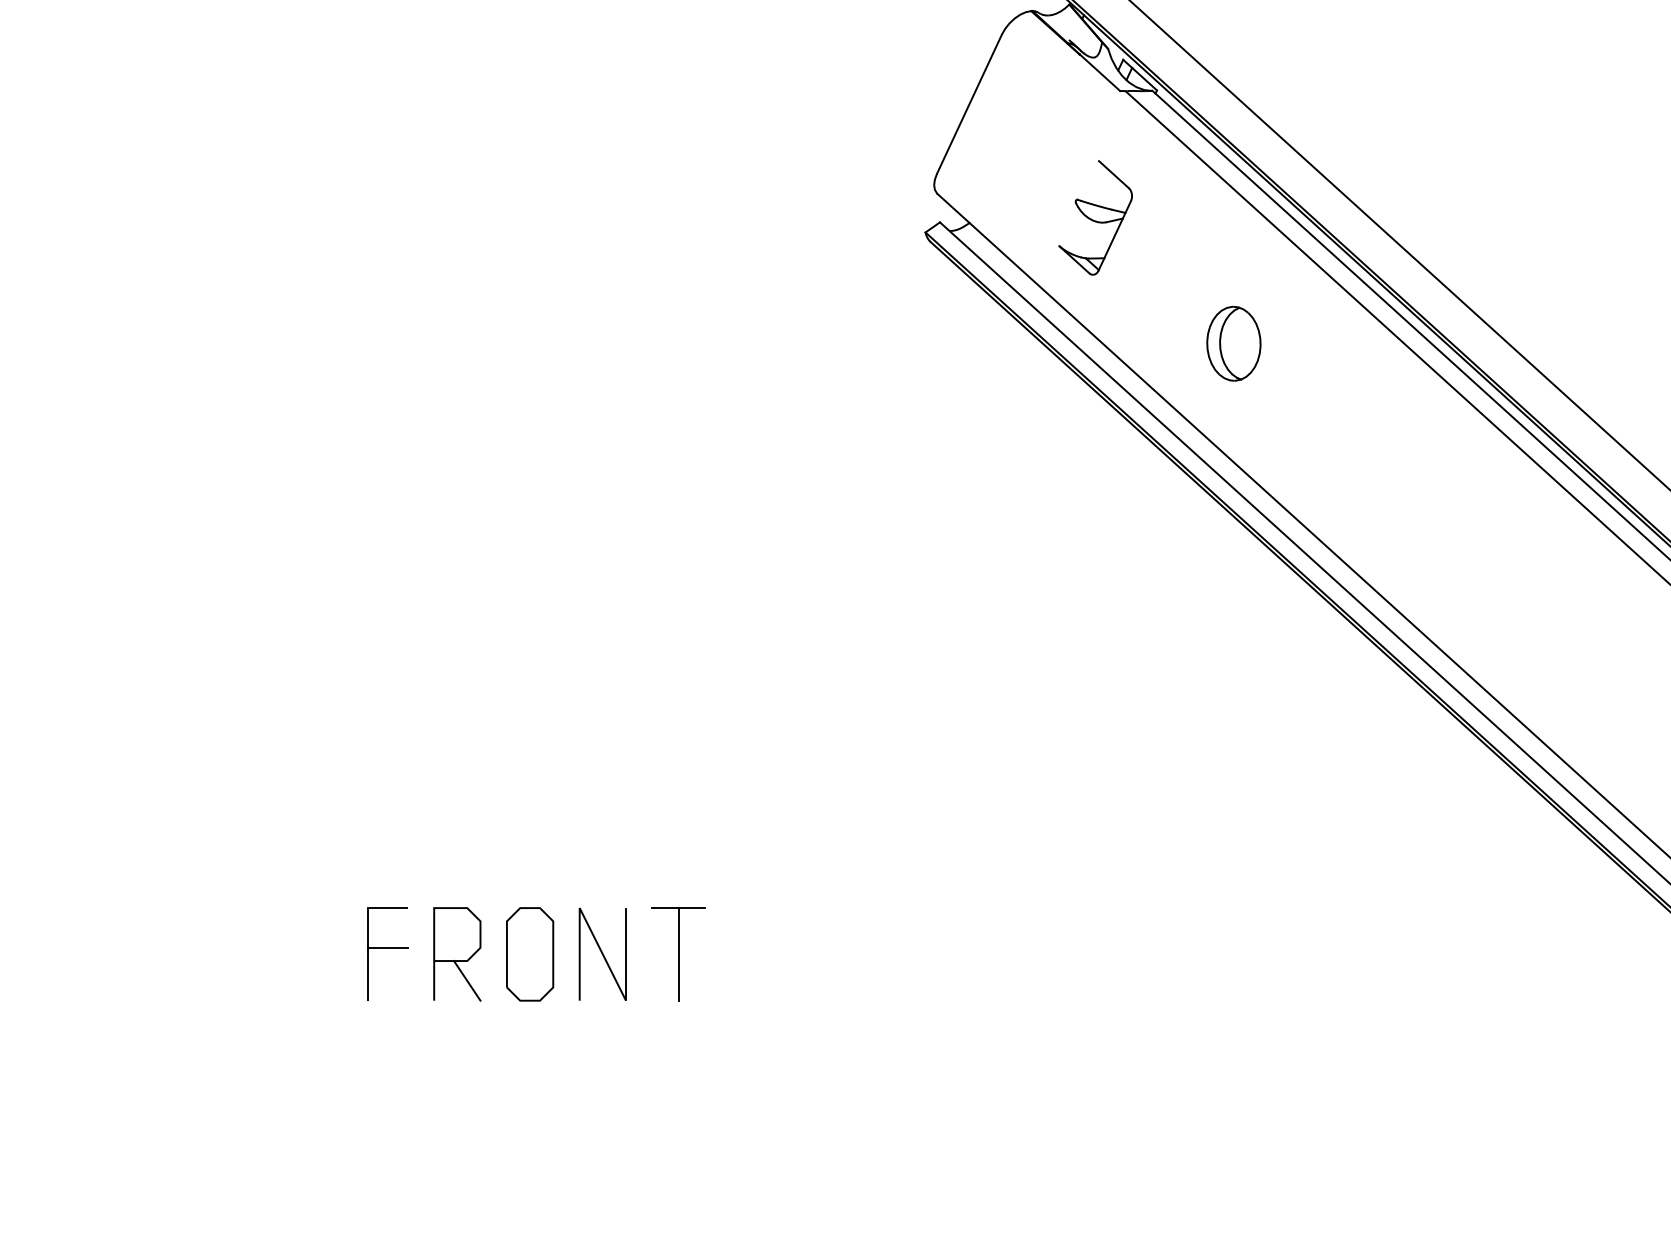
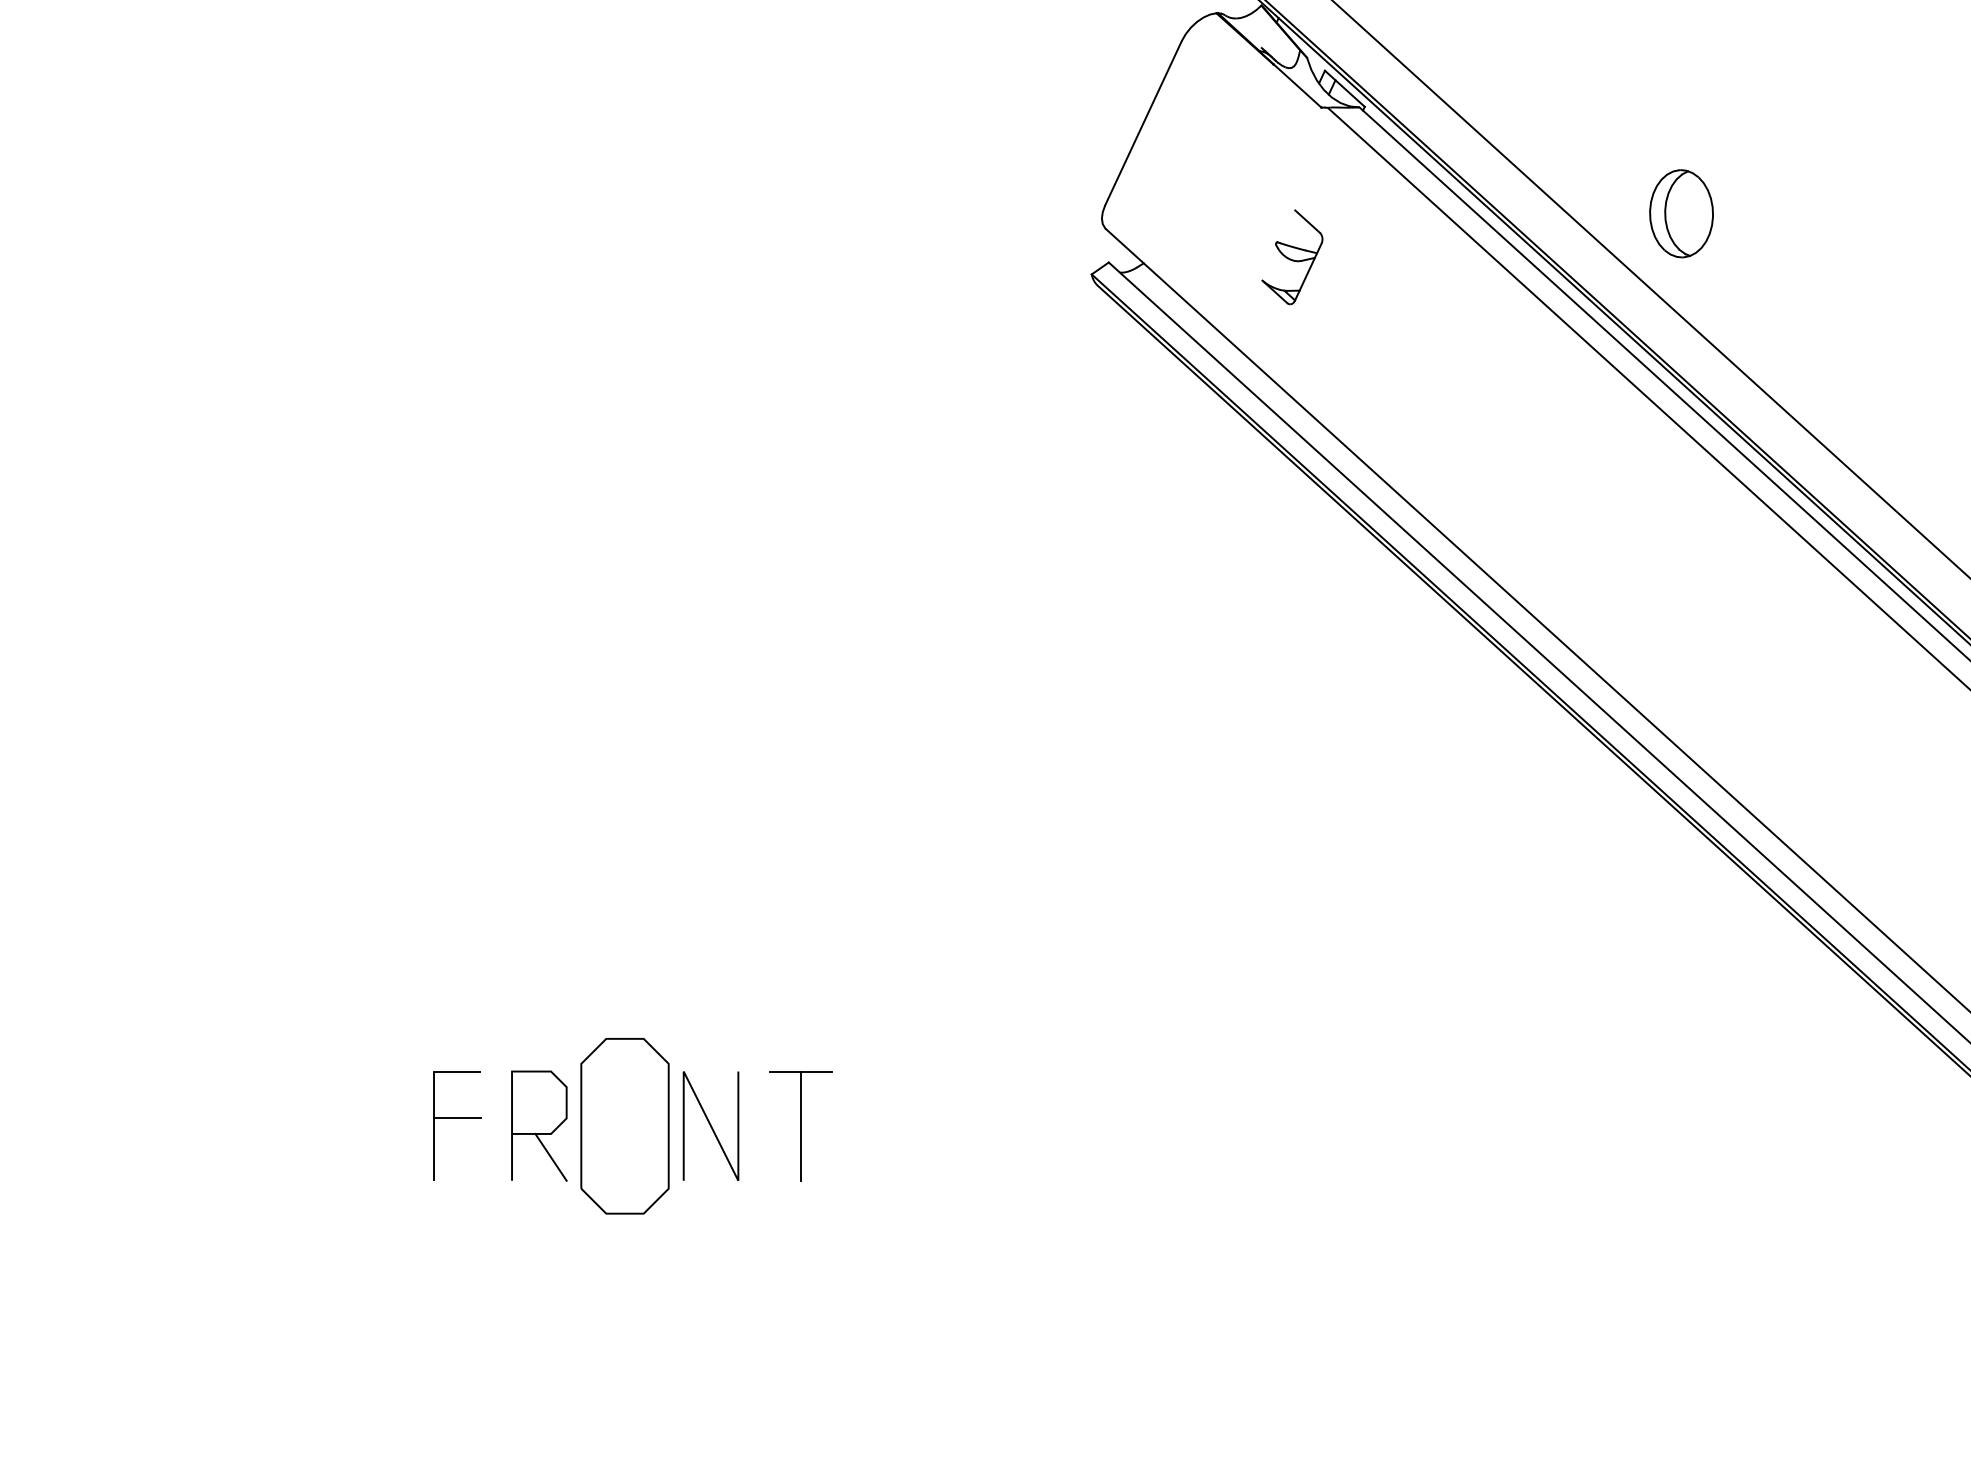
part: (1095, 218) -> (1292, 257), size x0.7
part: (1233, 343) -> (1681, 213), moved
part: (530, 953) -> (625, 1125), size x1.6

